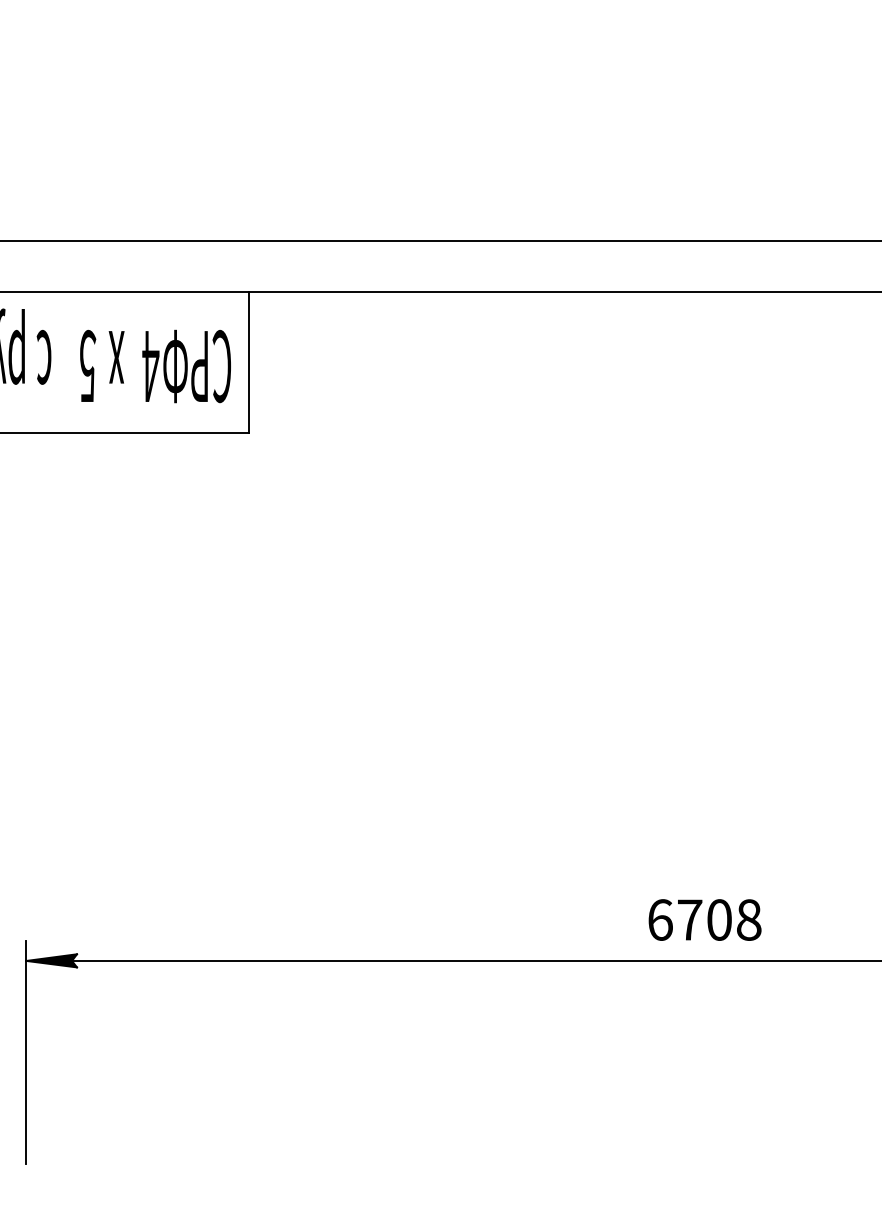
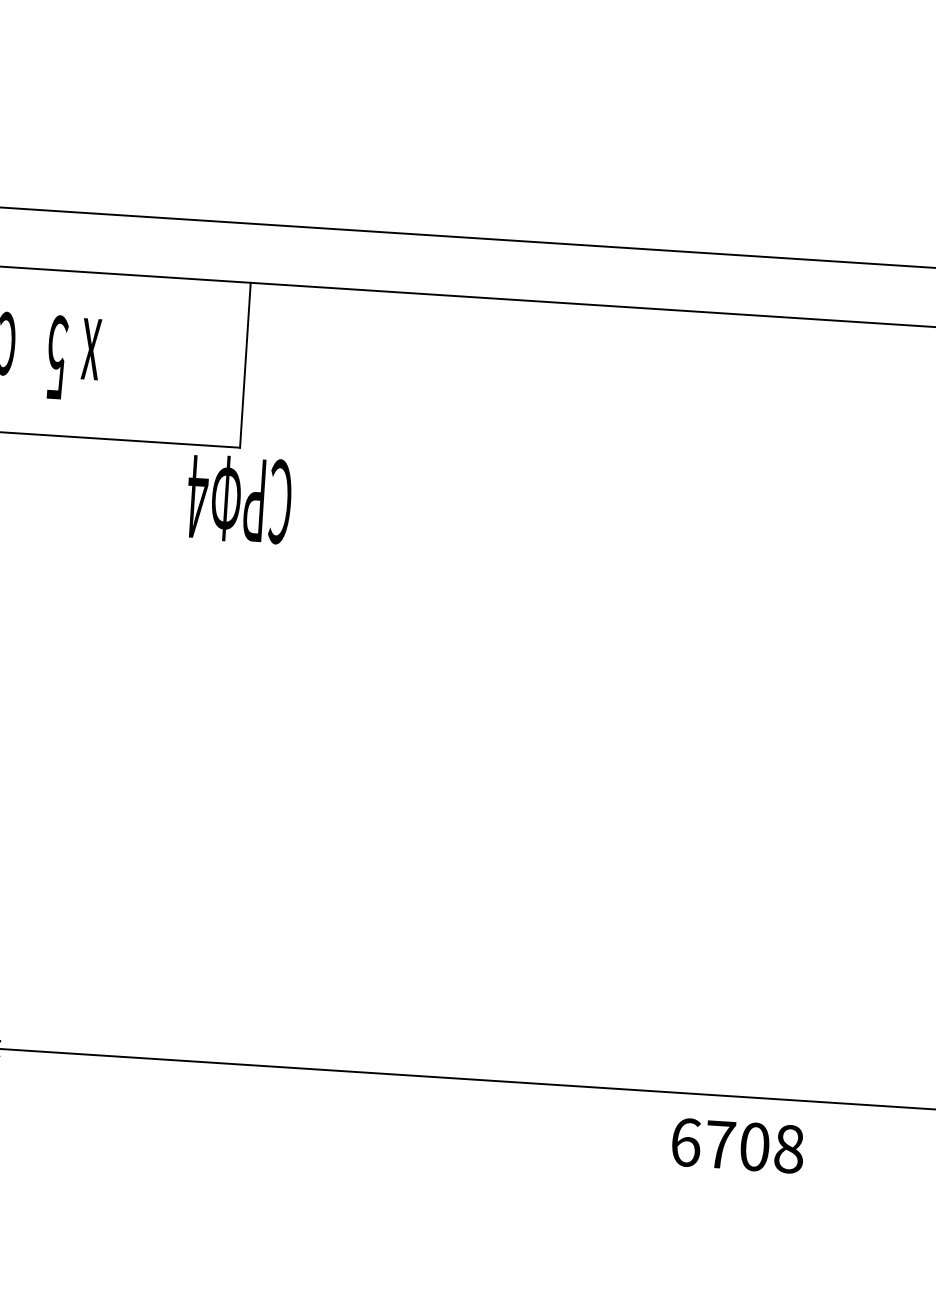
text: (186, 366) -> (239, 499), moved
text: (704, 919) -> (737, 1145), moved

